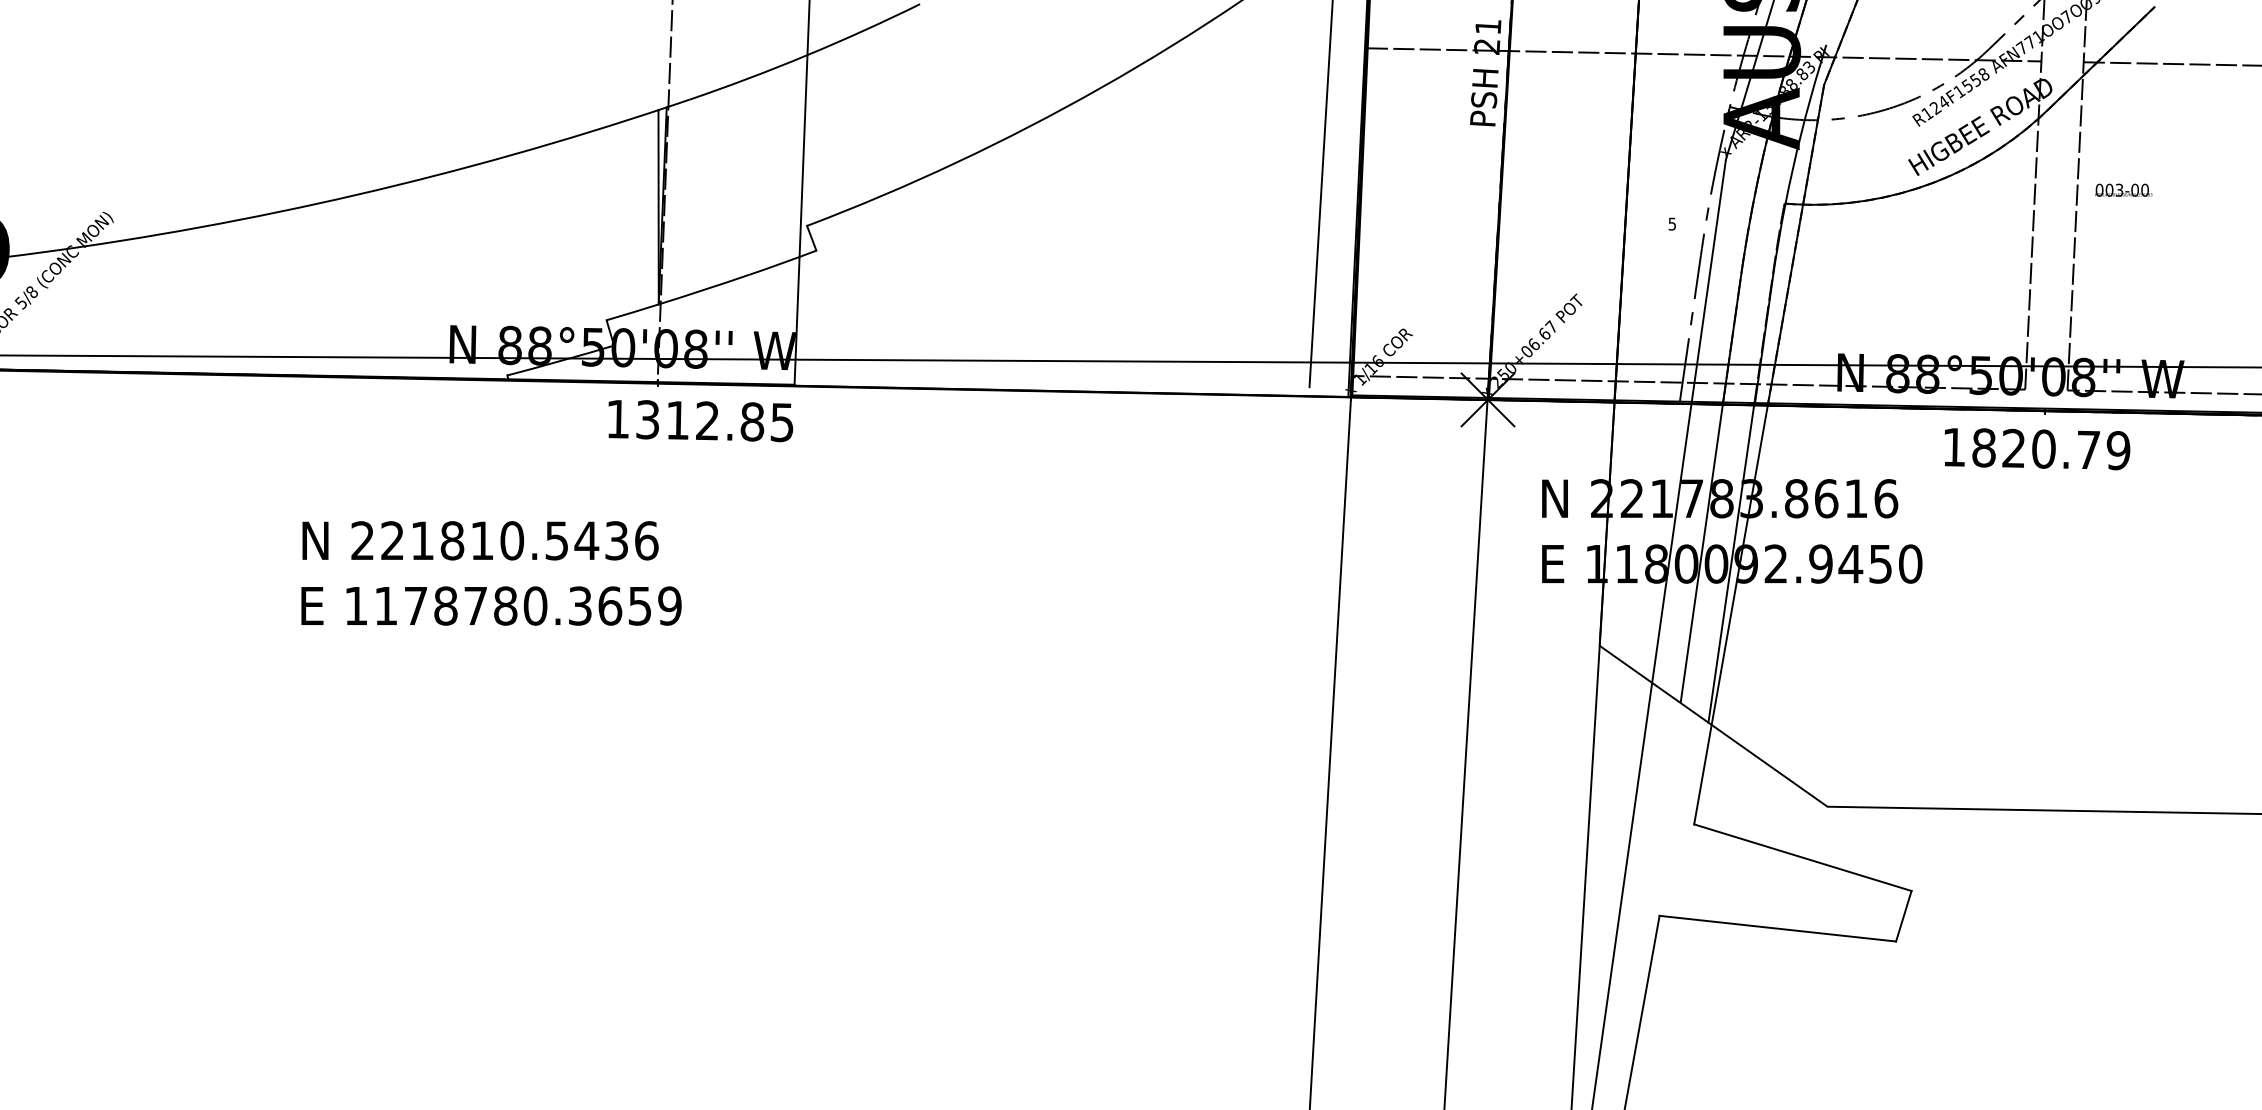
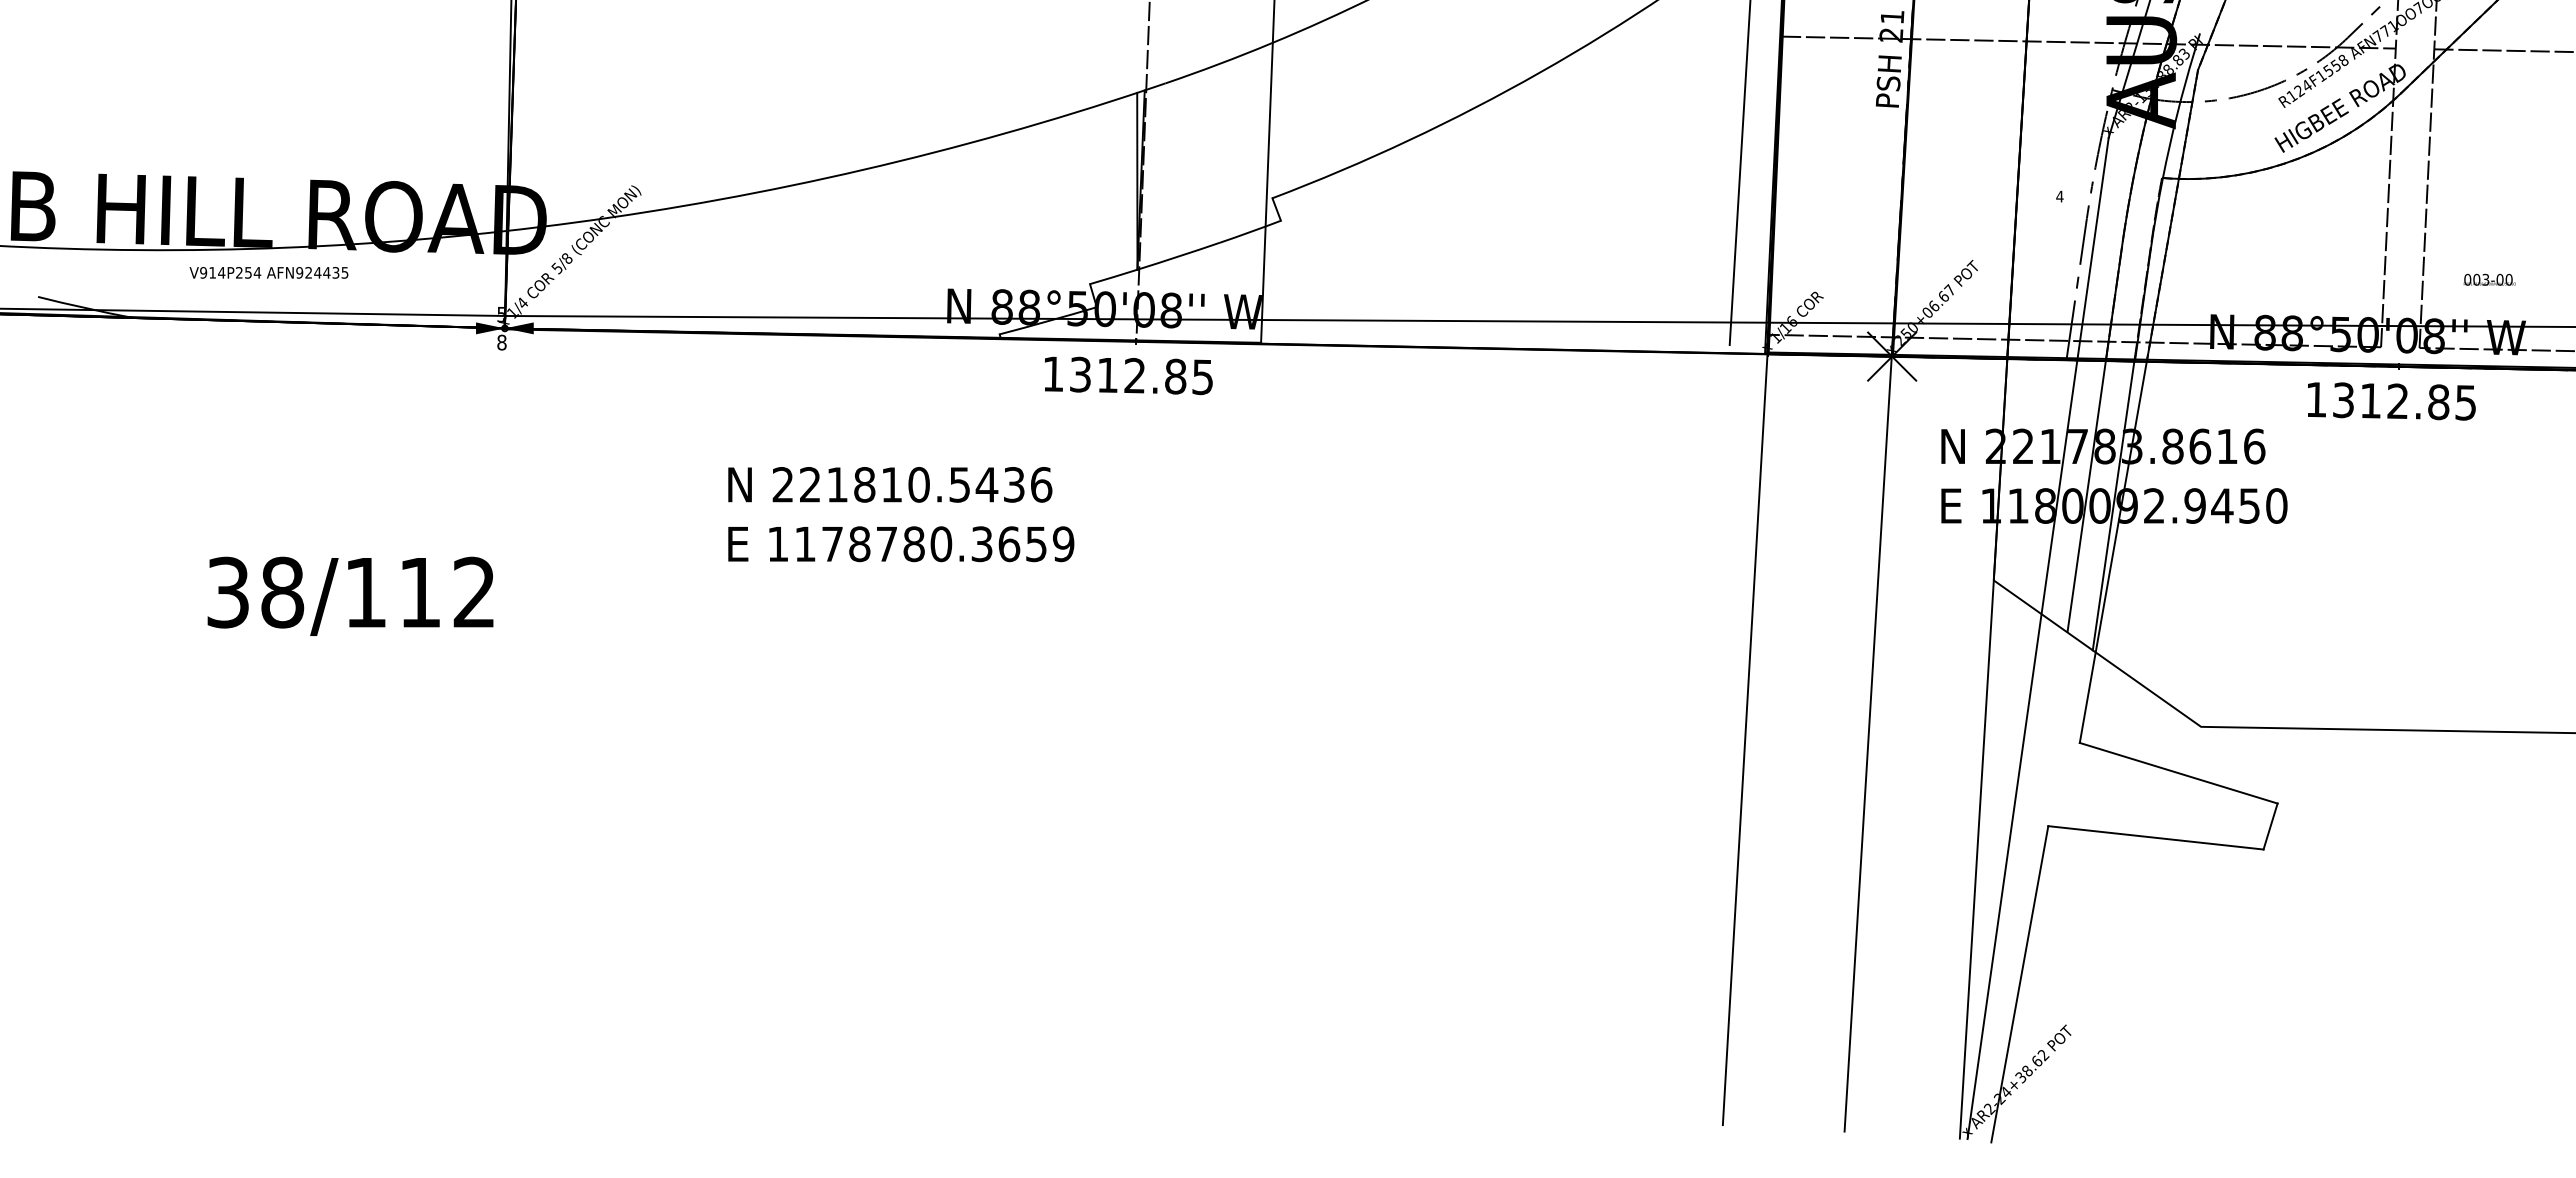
text: (2123, 189) -> (2489, 279), moved
text: (1671, 223) -> (2059, 196), 5 -> 4
text: (700, 420) -> (1128, 375), moved
text: (2050, 449) -> (2404, 401), 1820.79 -> 1312.85
text: (480, 540) -> (890, 484), moved
text: (491, 606) -> (901, 544), moved

